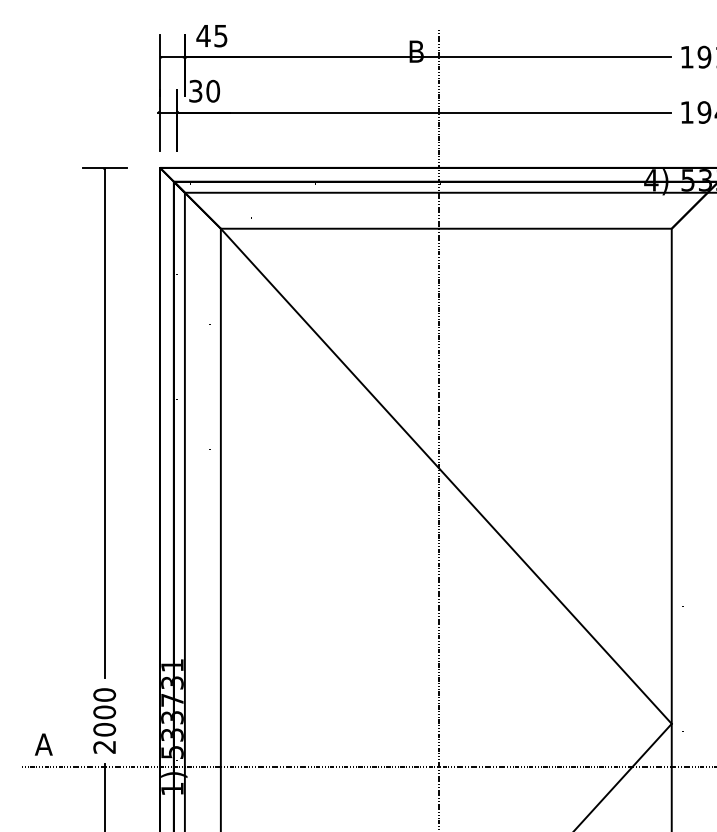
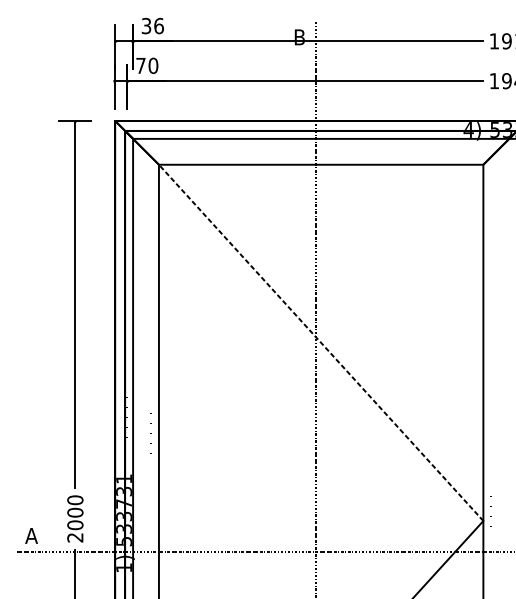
text: (211, 35) -> (152, 25), 45 -> 36
text: (195, 90) -> (140, 65), 30 -> 70
line: (446, 476) -> (321, 343), solid -> dashed

